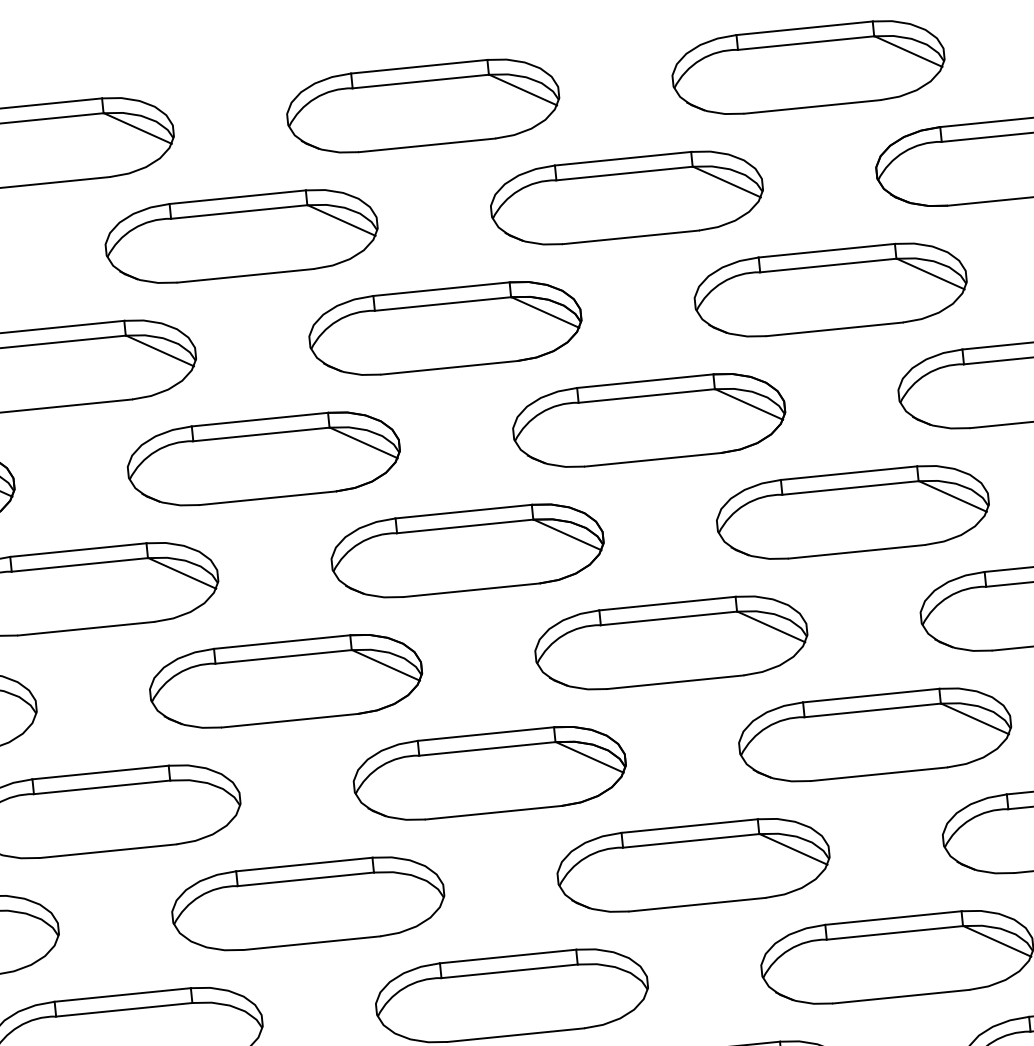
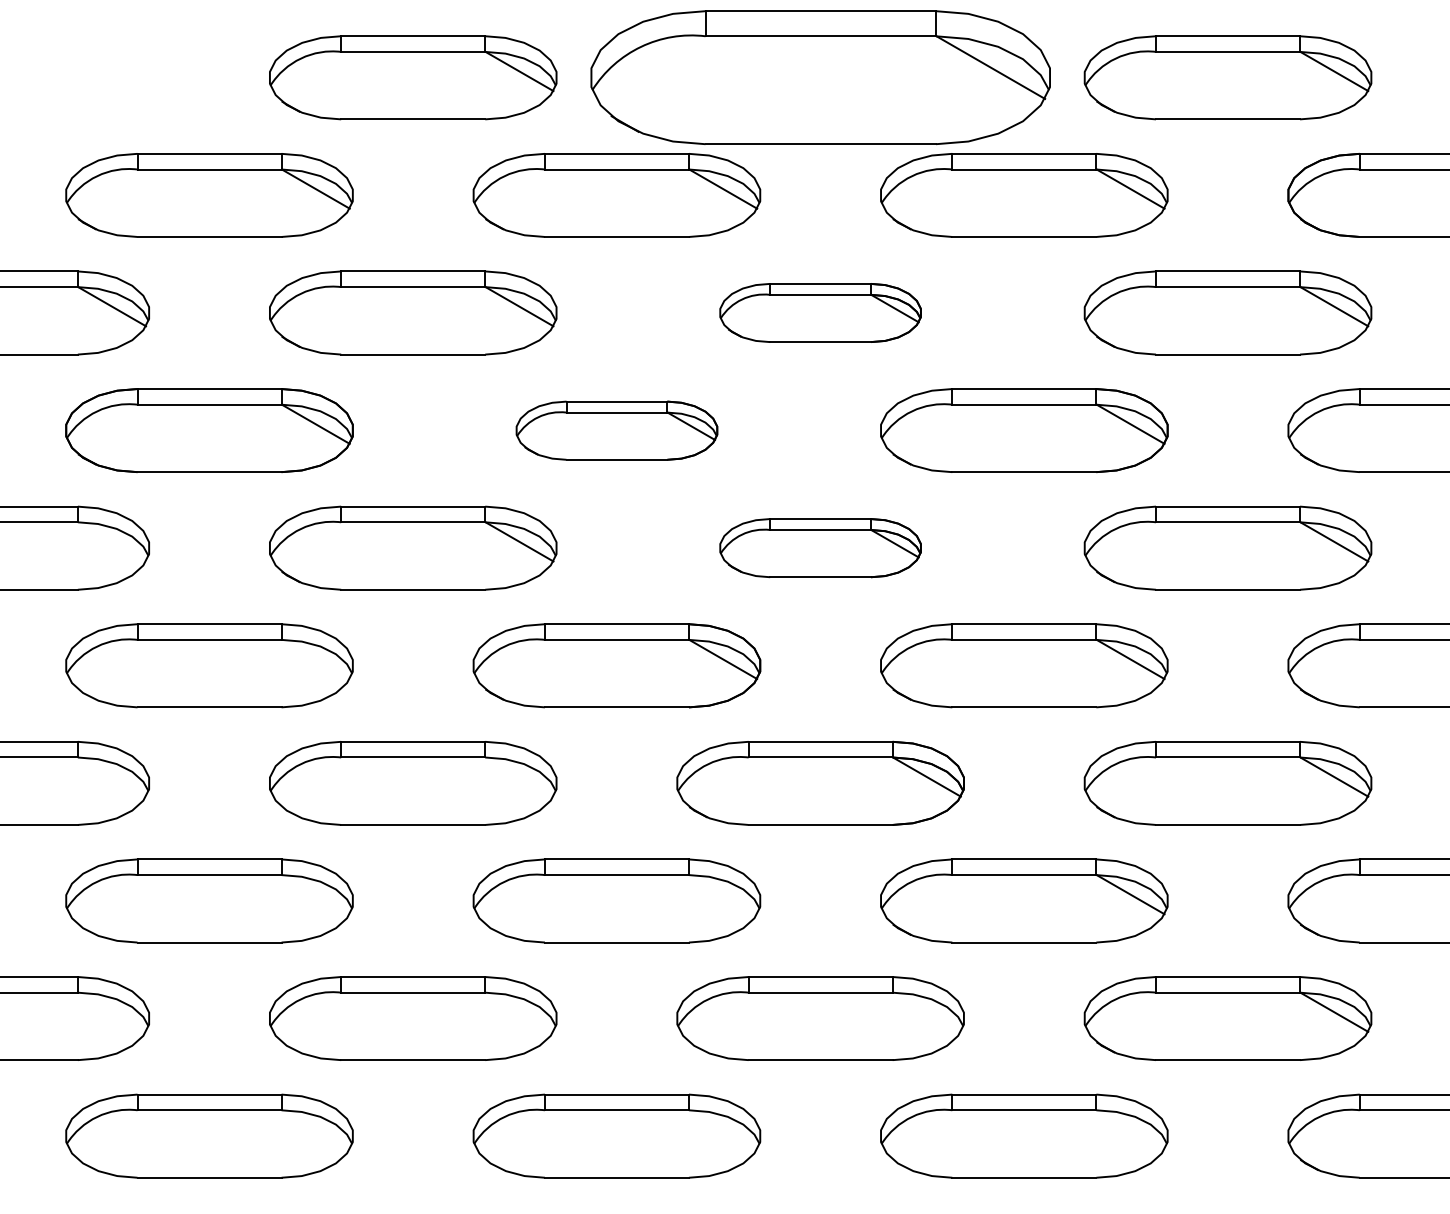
part: (423, 105) -> (820, 77), size x1.6
part: (445, 328) -> (820, 312), size x0.7
part: (263, 458) -> (616, 430), size x0.7
part: (467, 550) -> (820, 547), size x0.7

